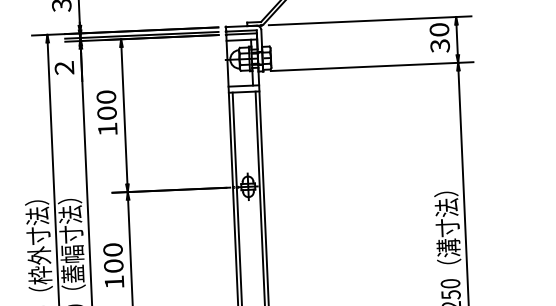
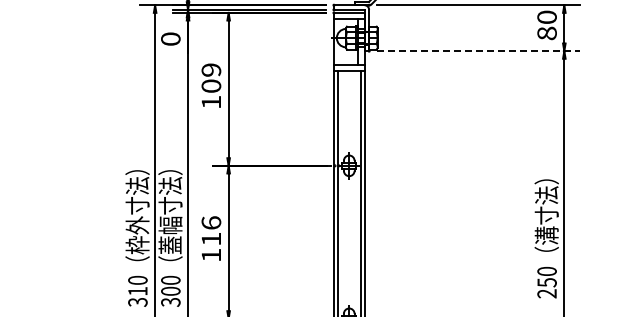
text: (439, 46) -> (546, 33), 30 -> 80
line: (372, 66) -> (478, 51), solid -> dashed
text: (64, 67) -> (170, 38), 2 -> 0
text: (106, 96) -> (211, 69), 100 -> 109
text: (113, 257) -> (211, 230), 100 -> 116

